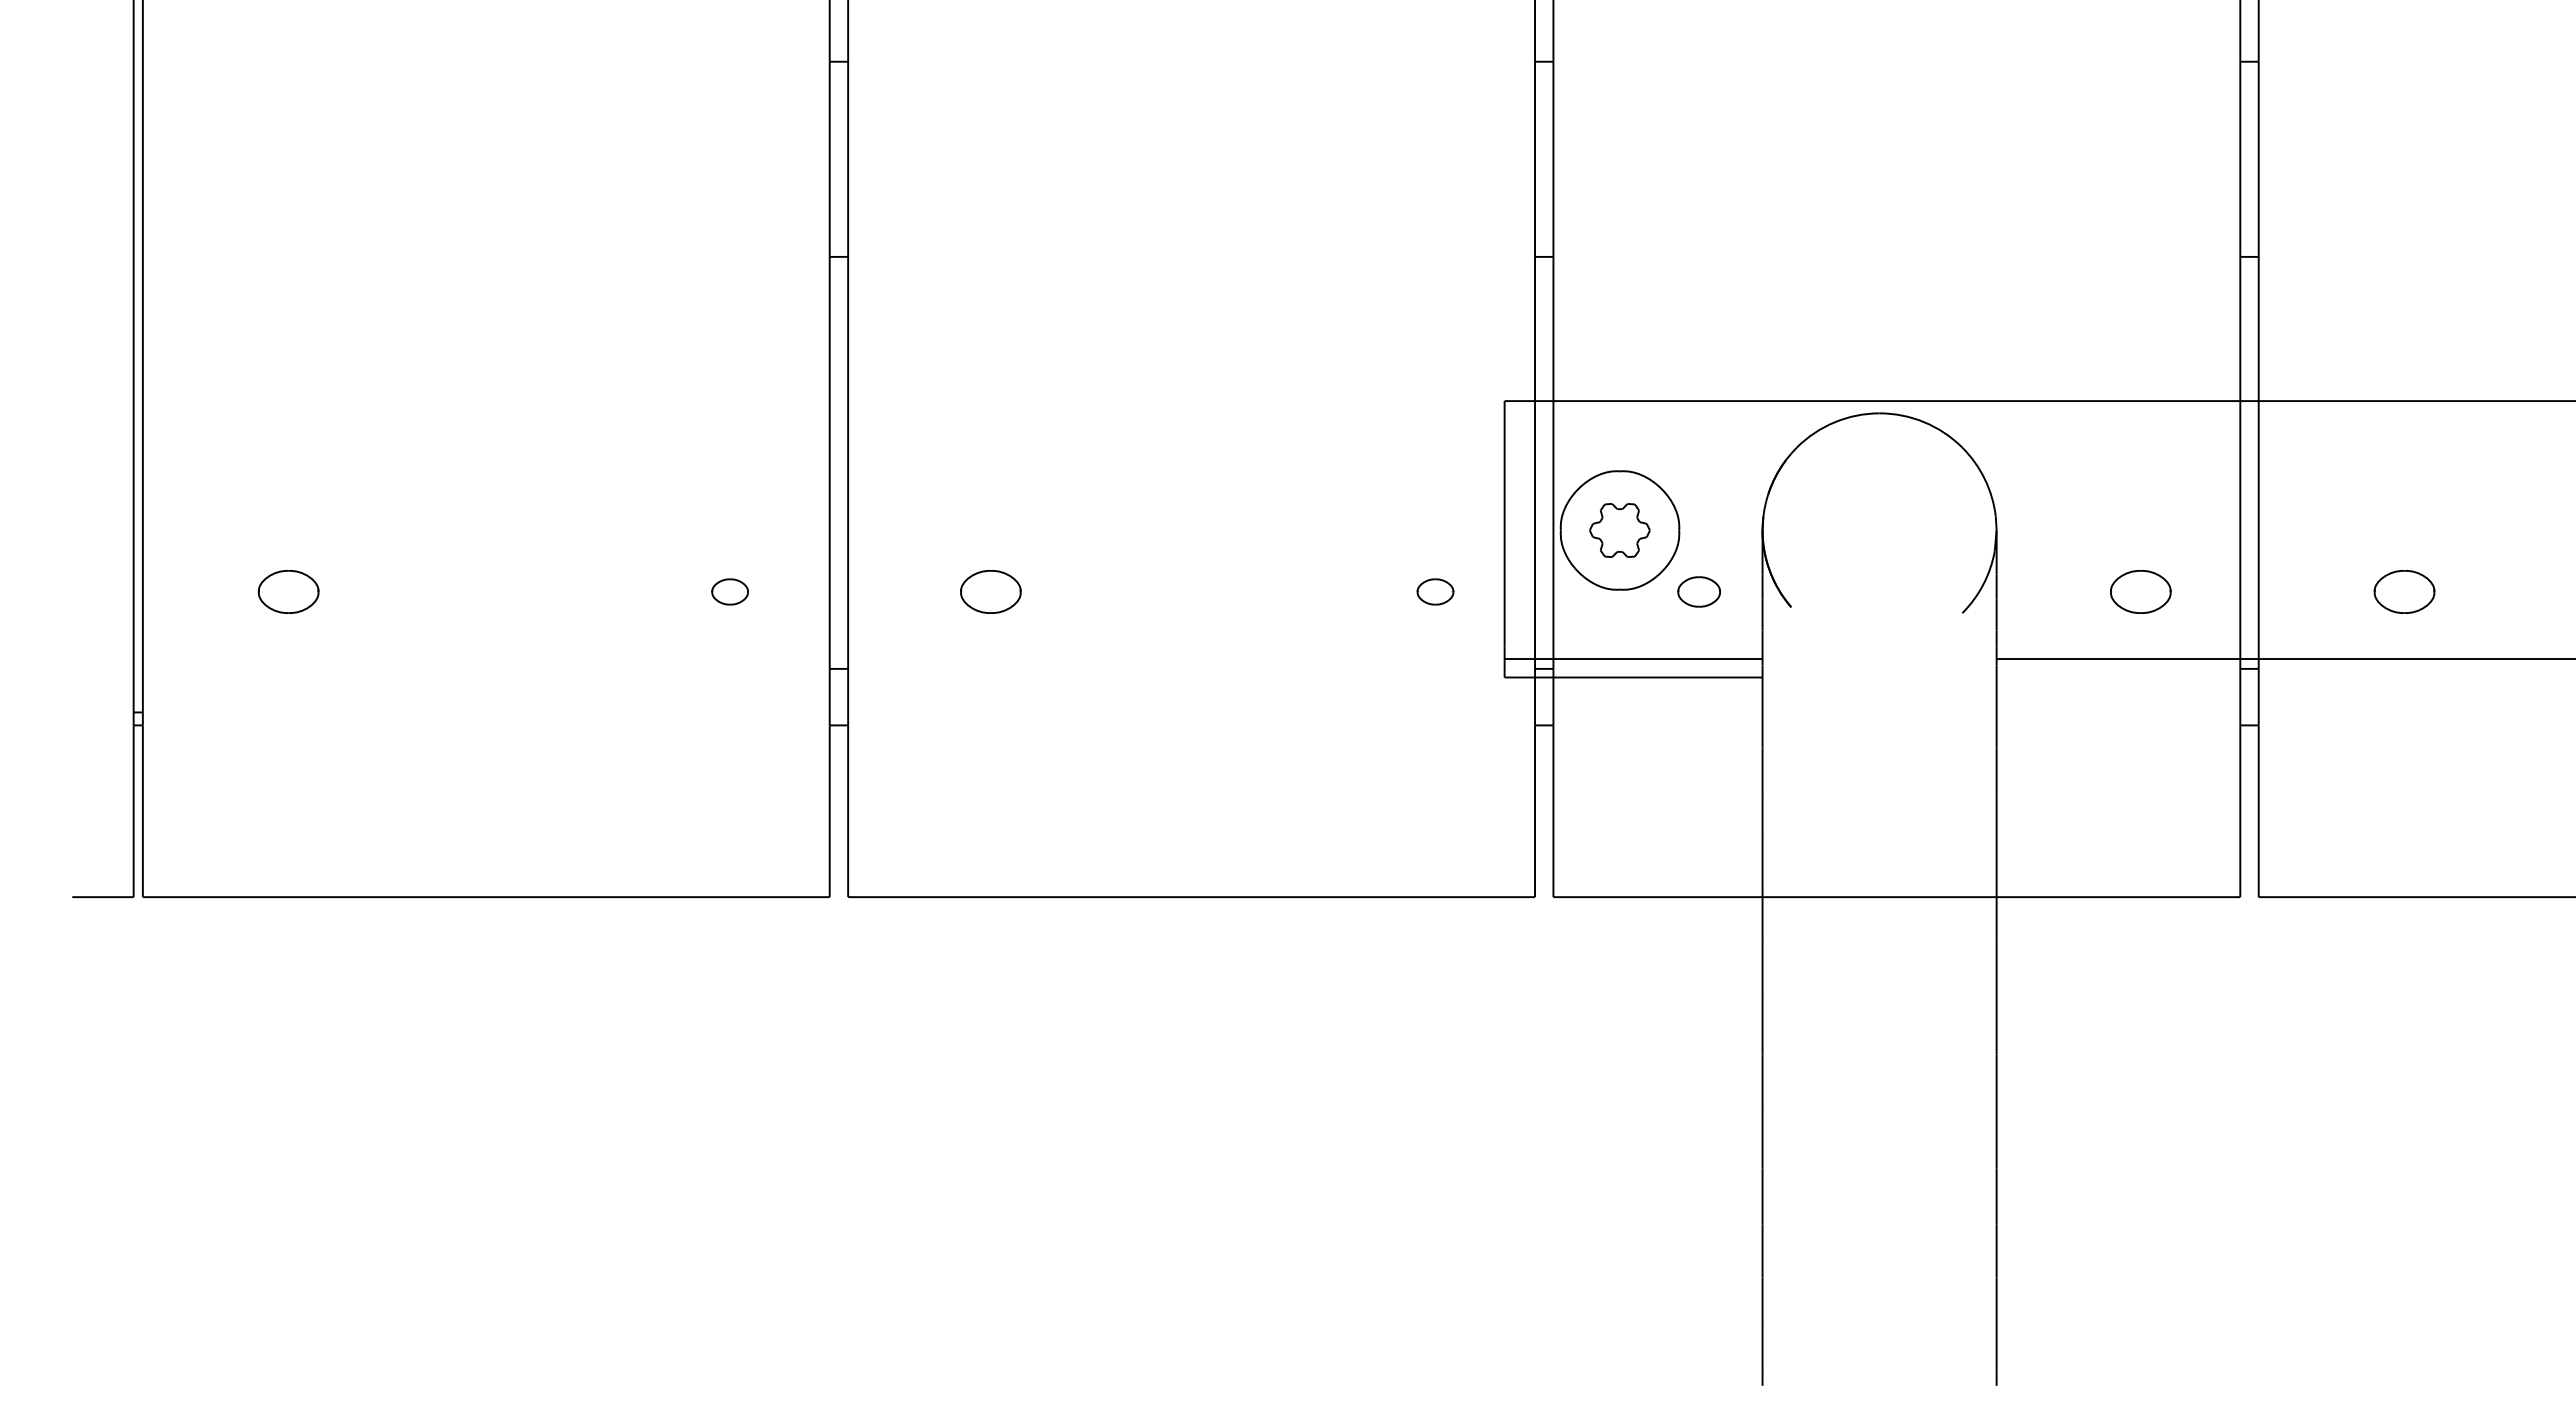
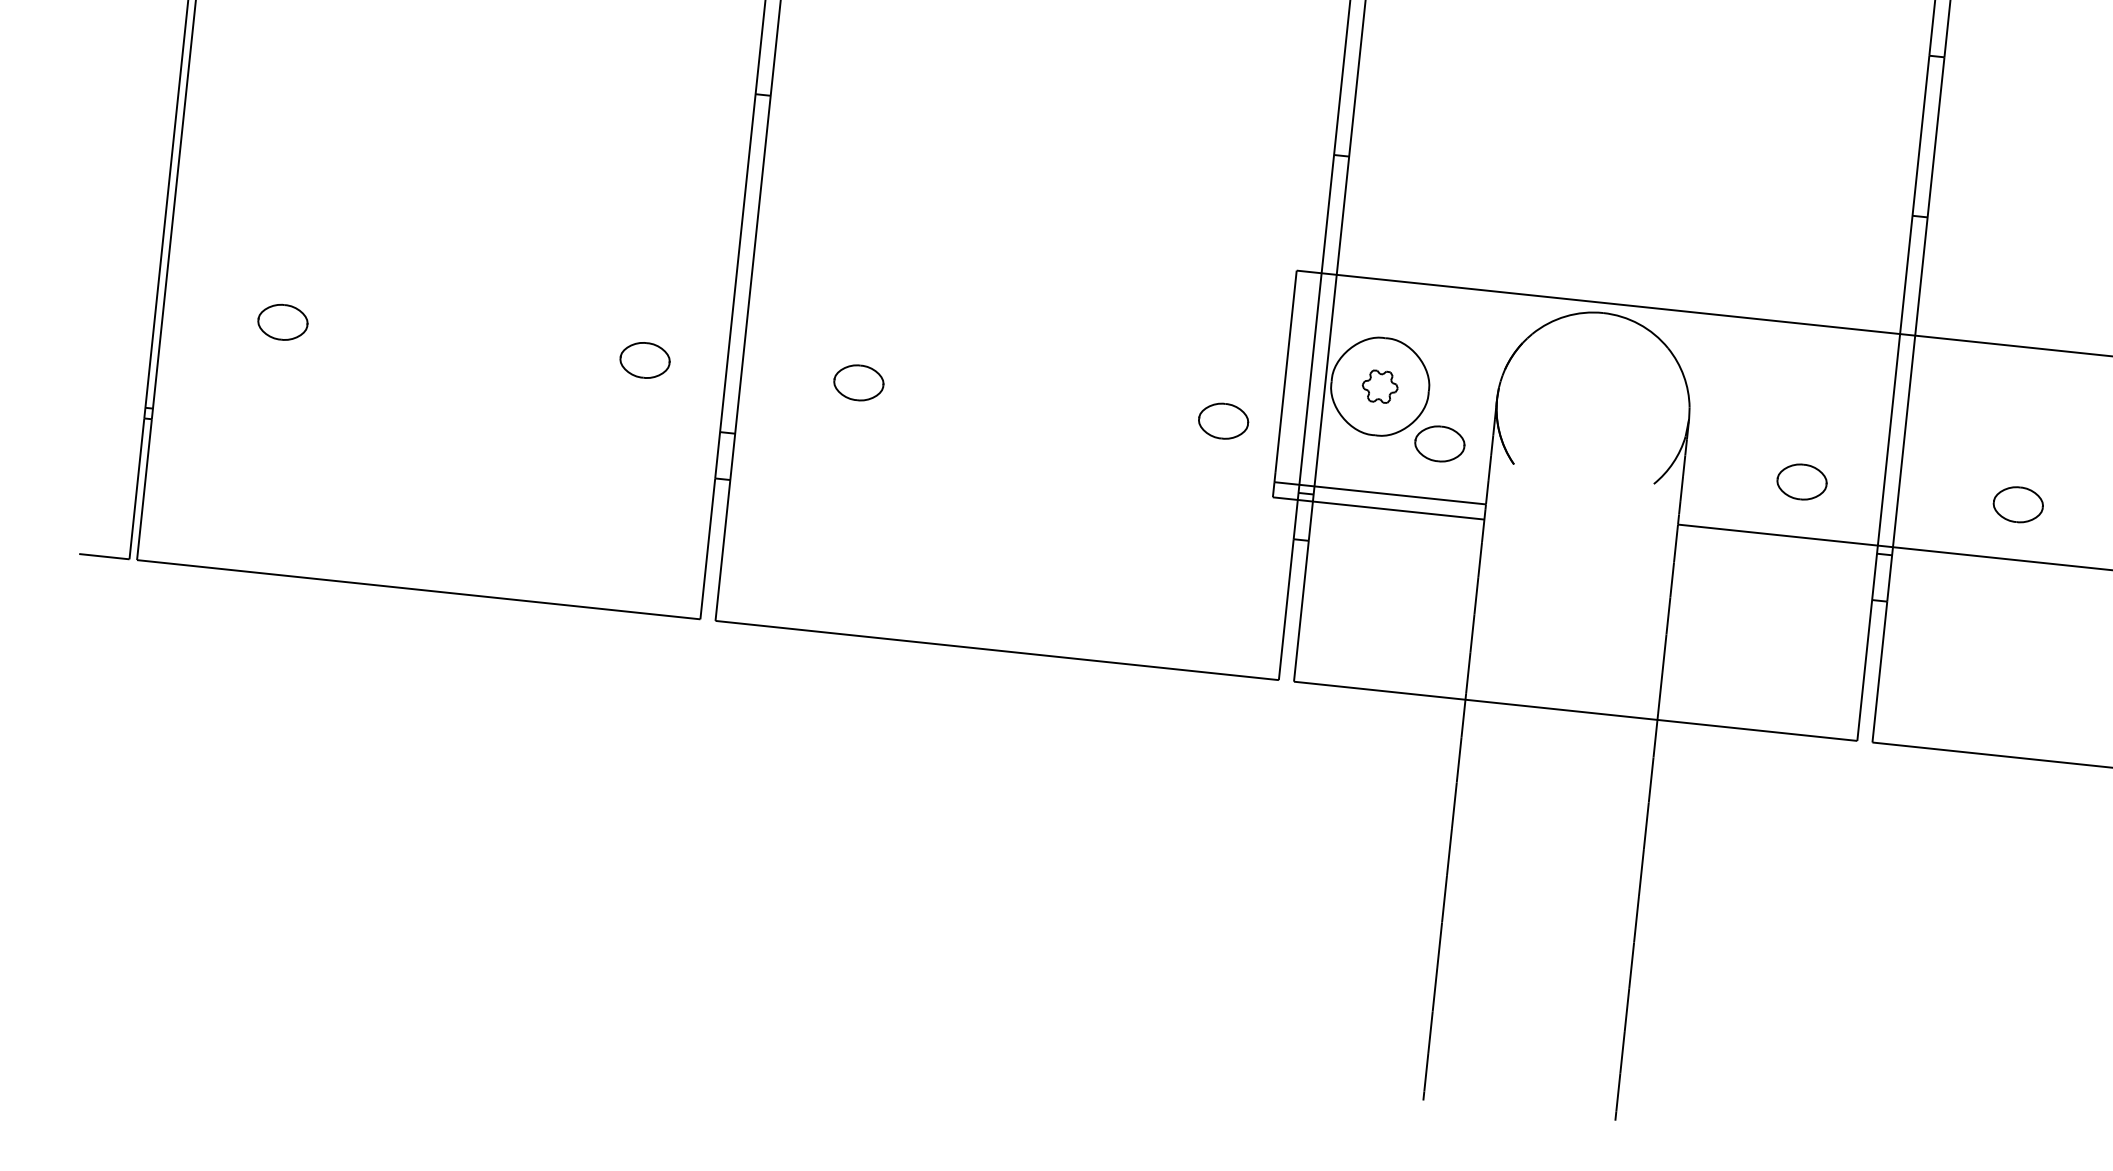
part: (1620, 530) -> (1380, 386), size x0.71
part: (729, 591) -> (644, 359), size x1.67
part: (1435, 591) -> (1223, 420), size x1.67
part: (1698, 591) -> (1439, 443), size x1.43

